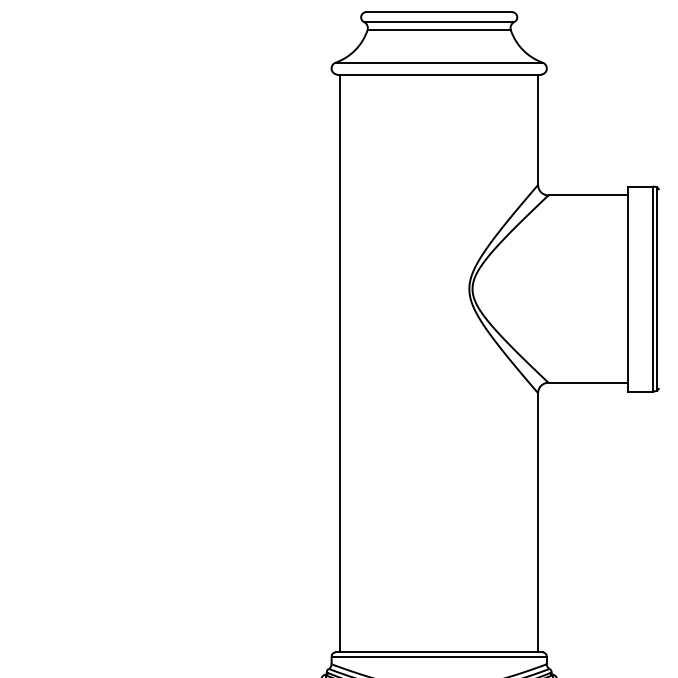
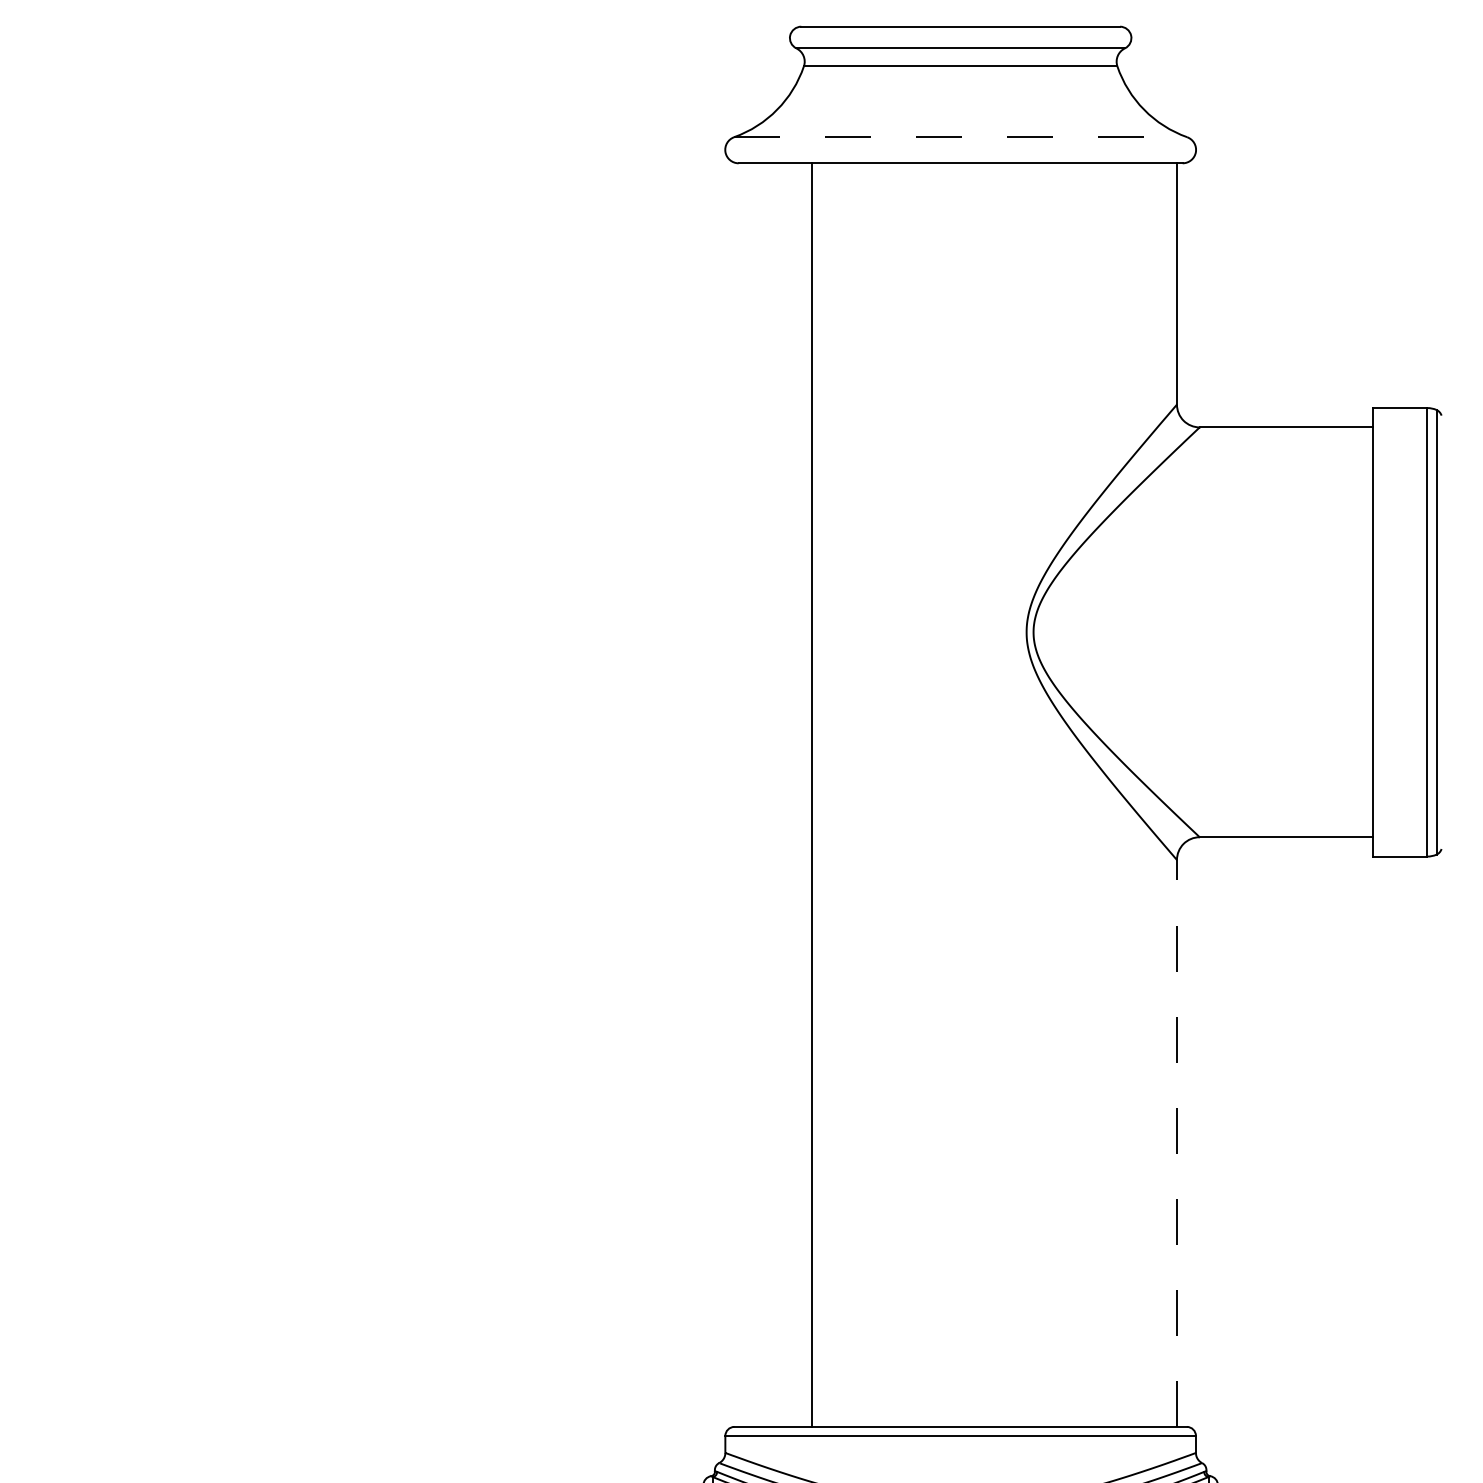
line: (439, 62) -> (961, 136), solid -> dashed
line: (340, 363) -> (812, 795), moved
line: (538, 522) -> (1177, 1142), solid -> dashed

